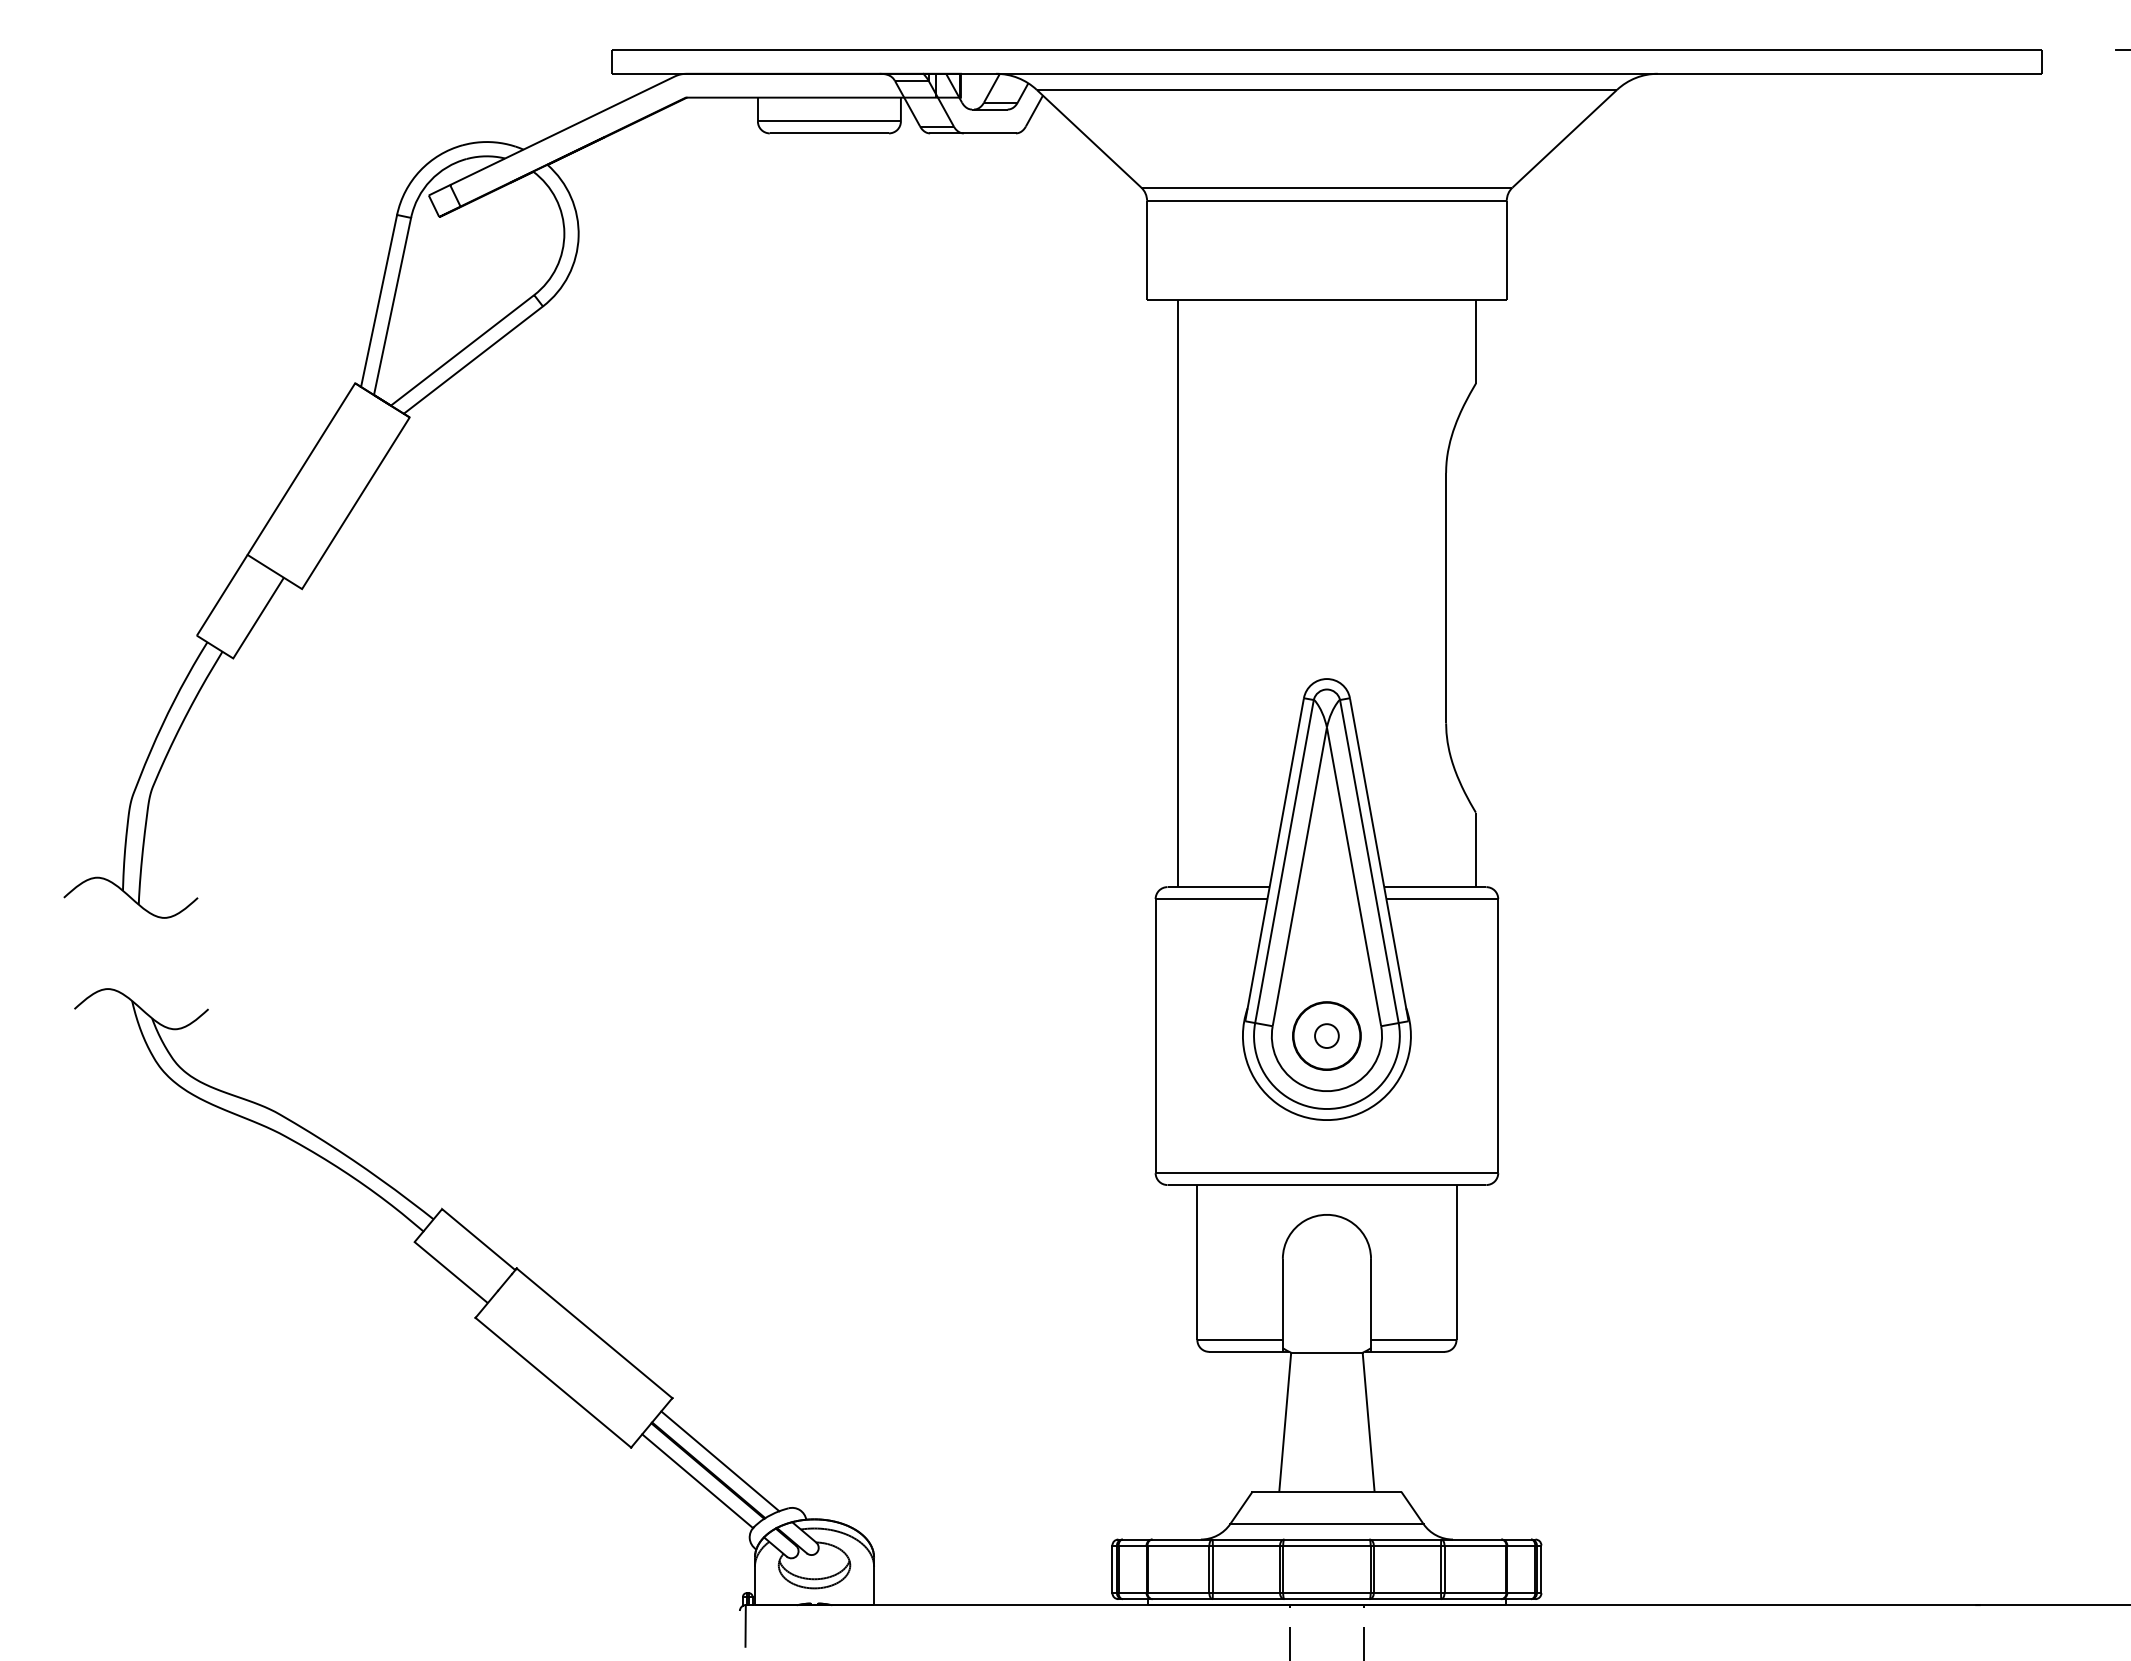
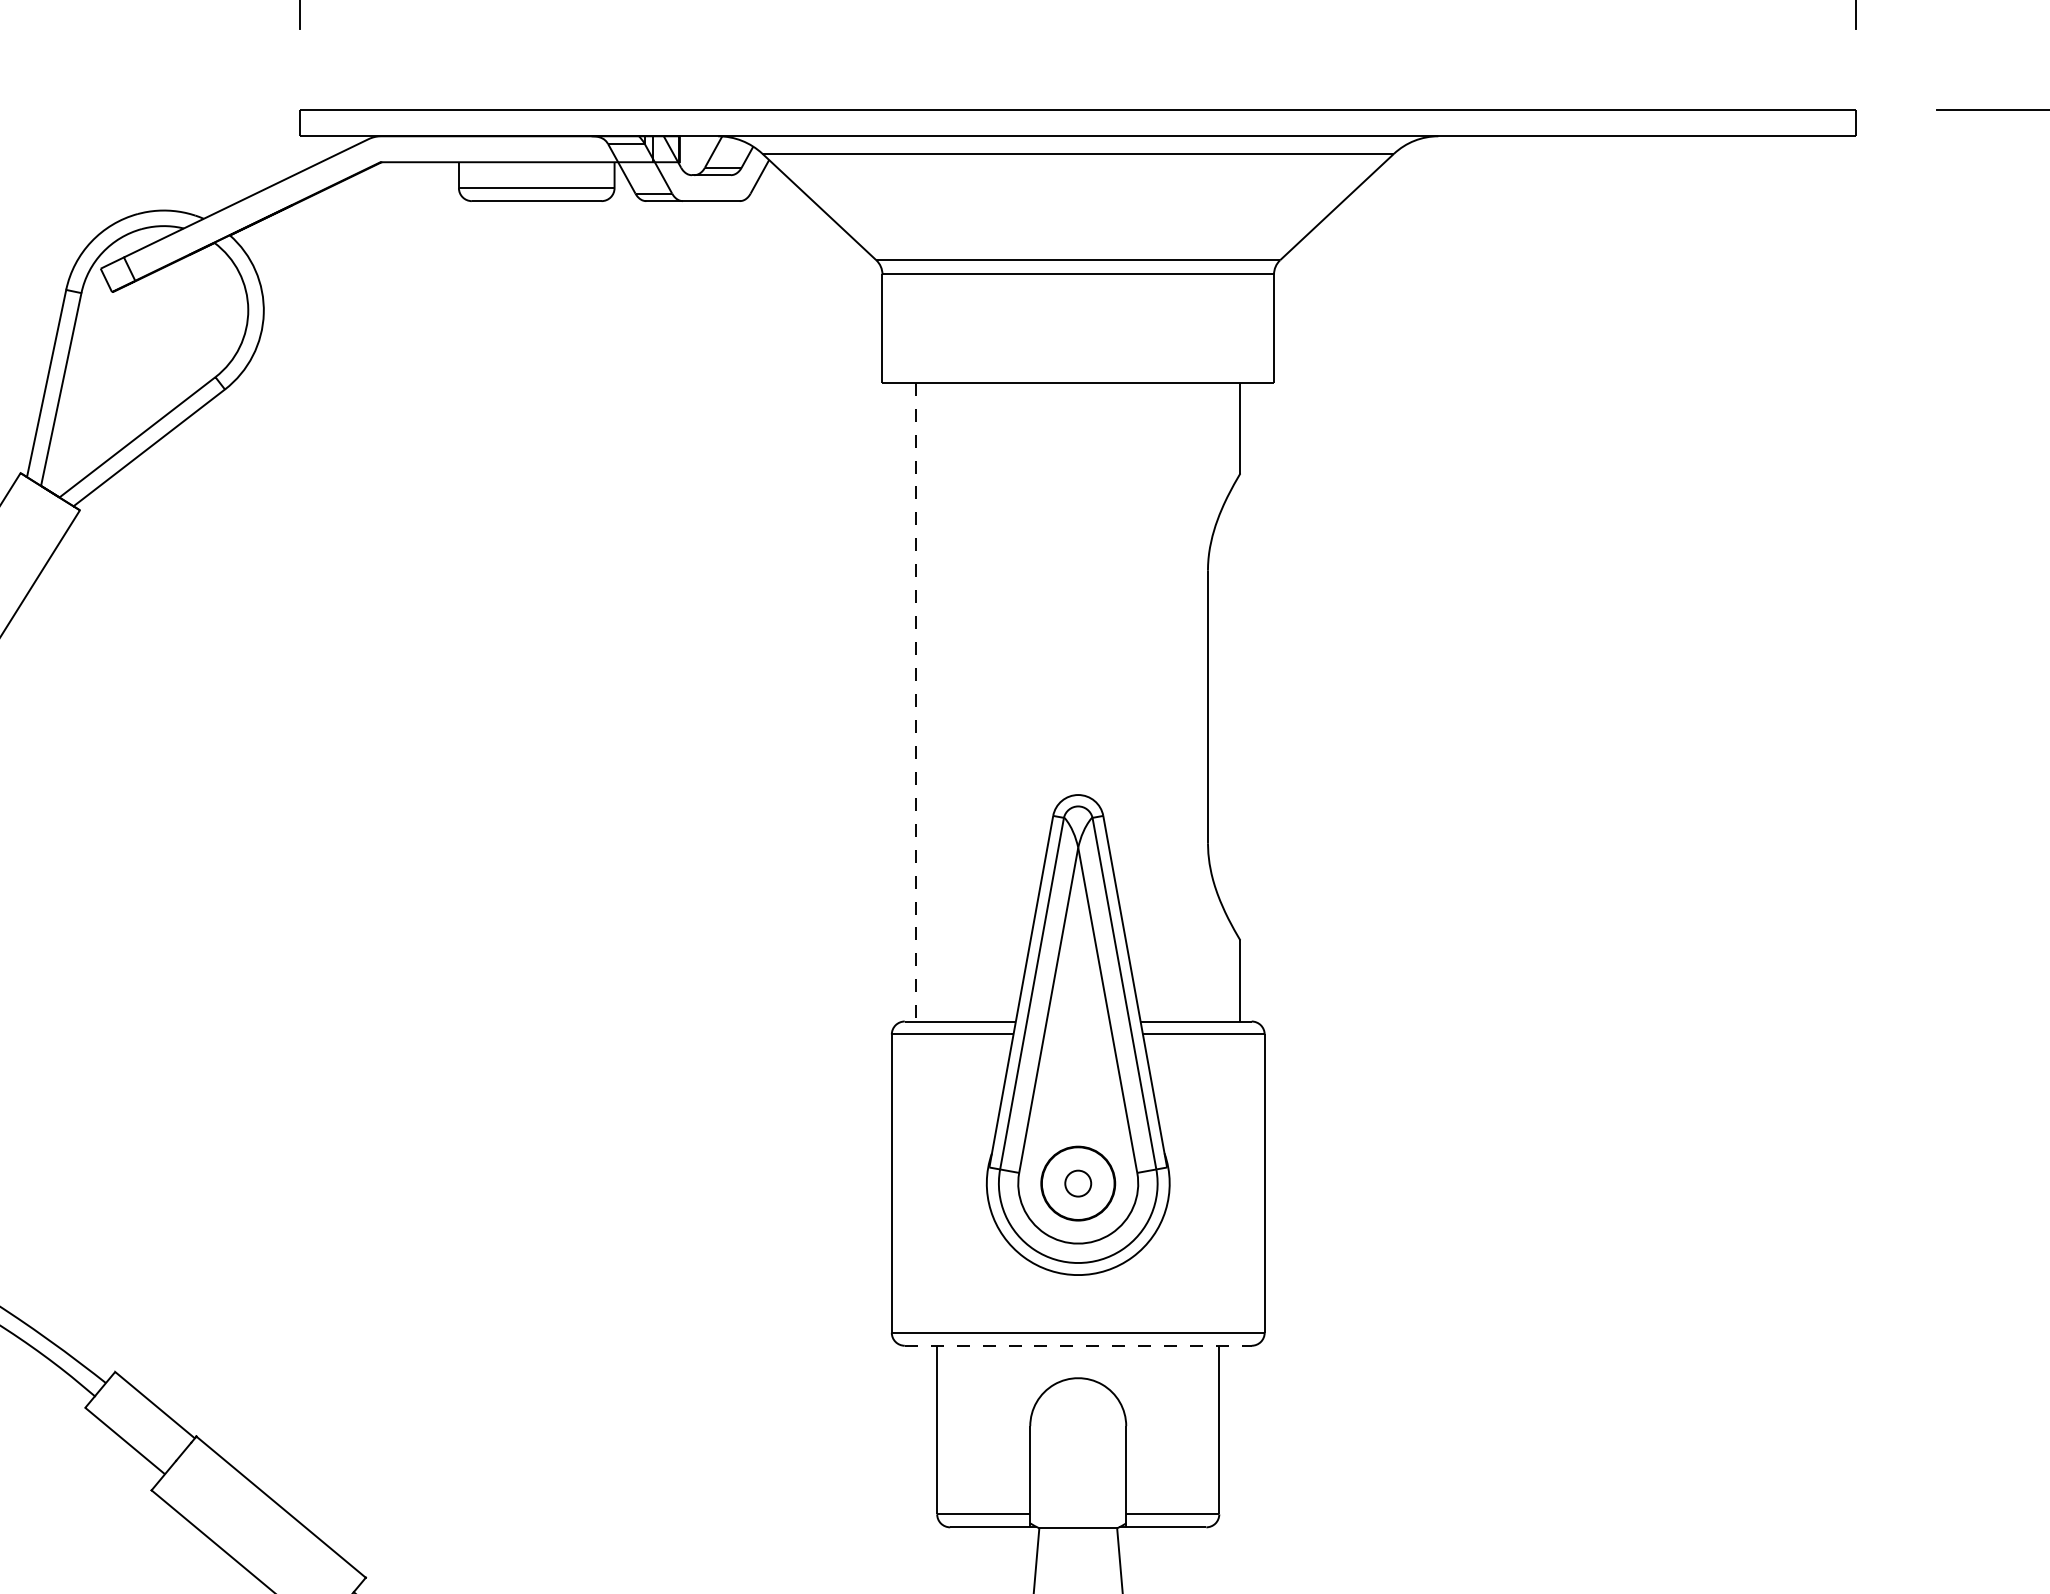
line: (1177, 594) -> (915, 703), solid -> dashed
line: (1327, 1185) -> (1078, 1346), solid -> dashed

